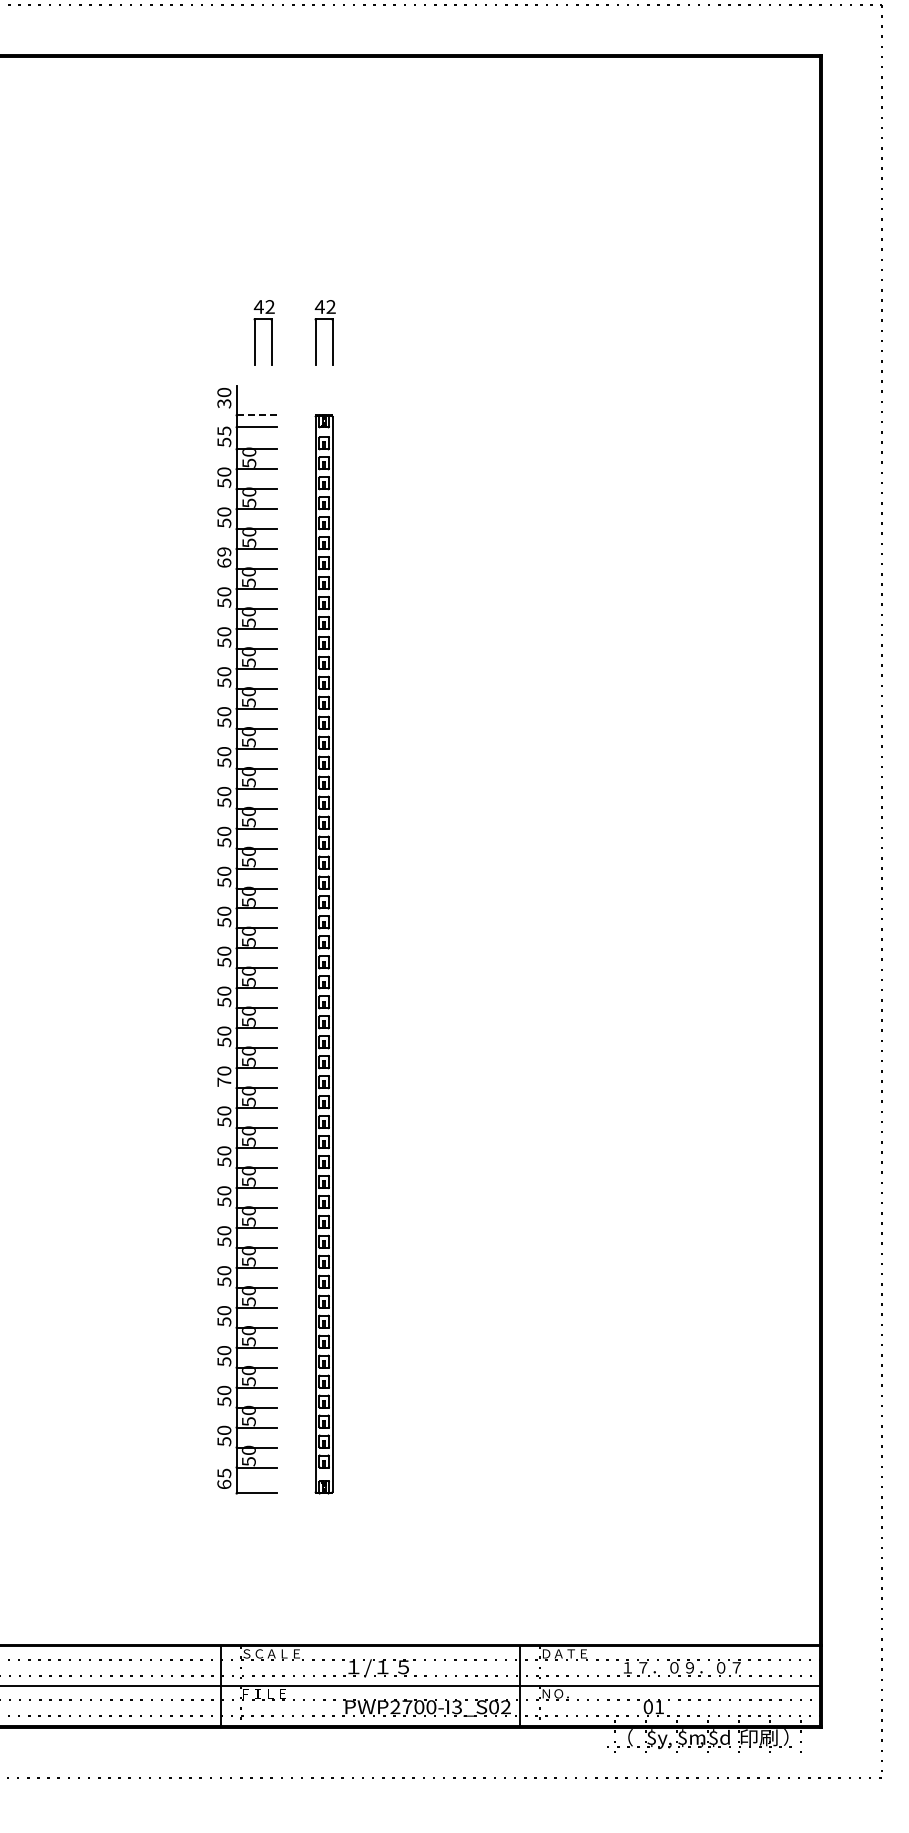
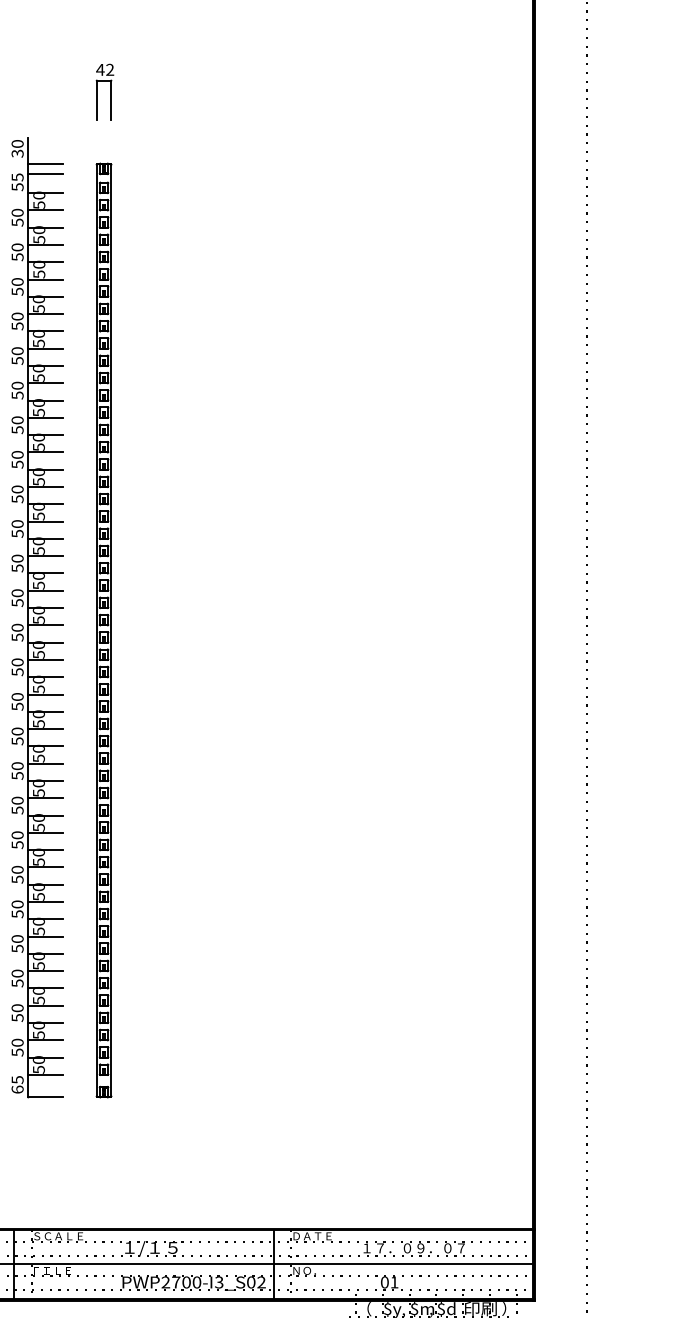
part: (255, 332) -> (44, 91), removed
line: (257, 415) -> (46, 163), dashed -> solid
text: (224, 557) -> (17, 286), 69 -> 50
text: (224, 1082) -> (17, 741), 70 -> 50

